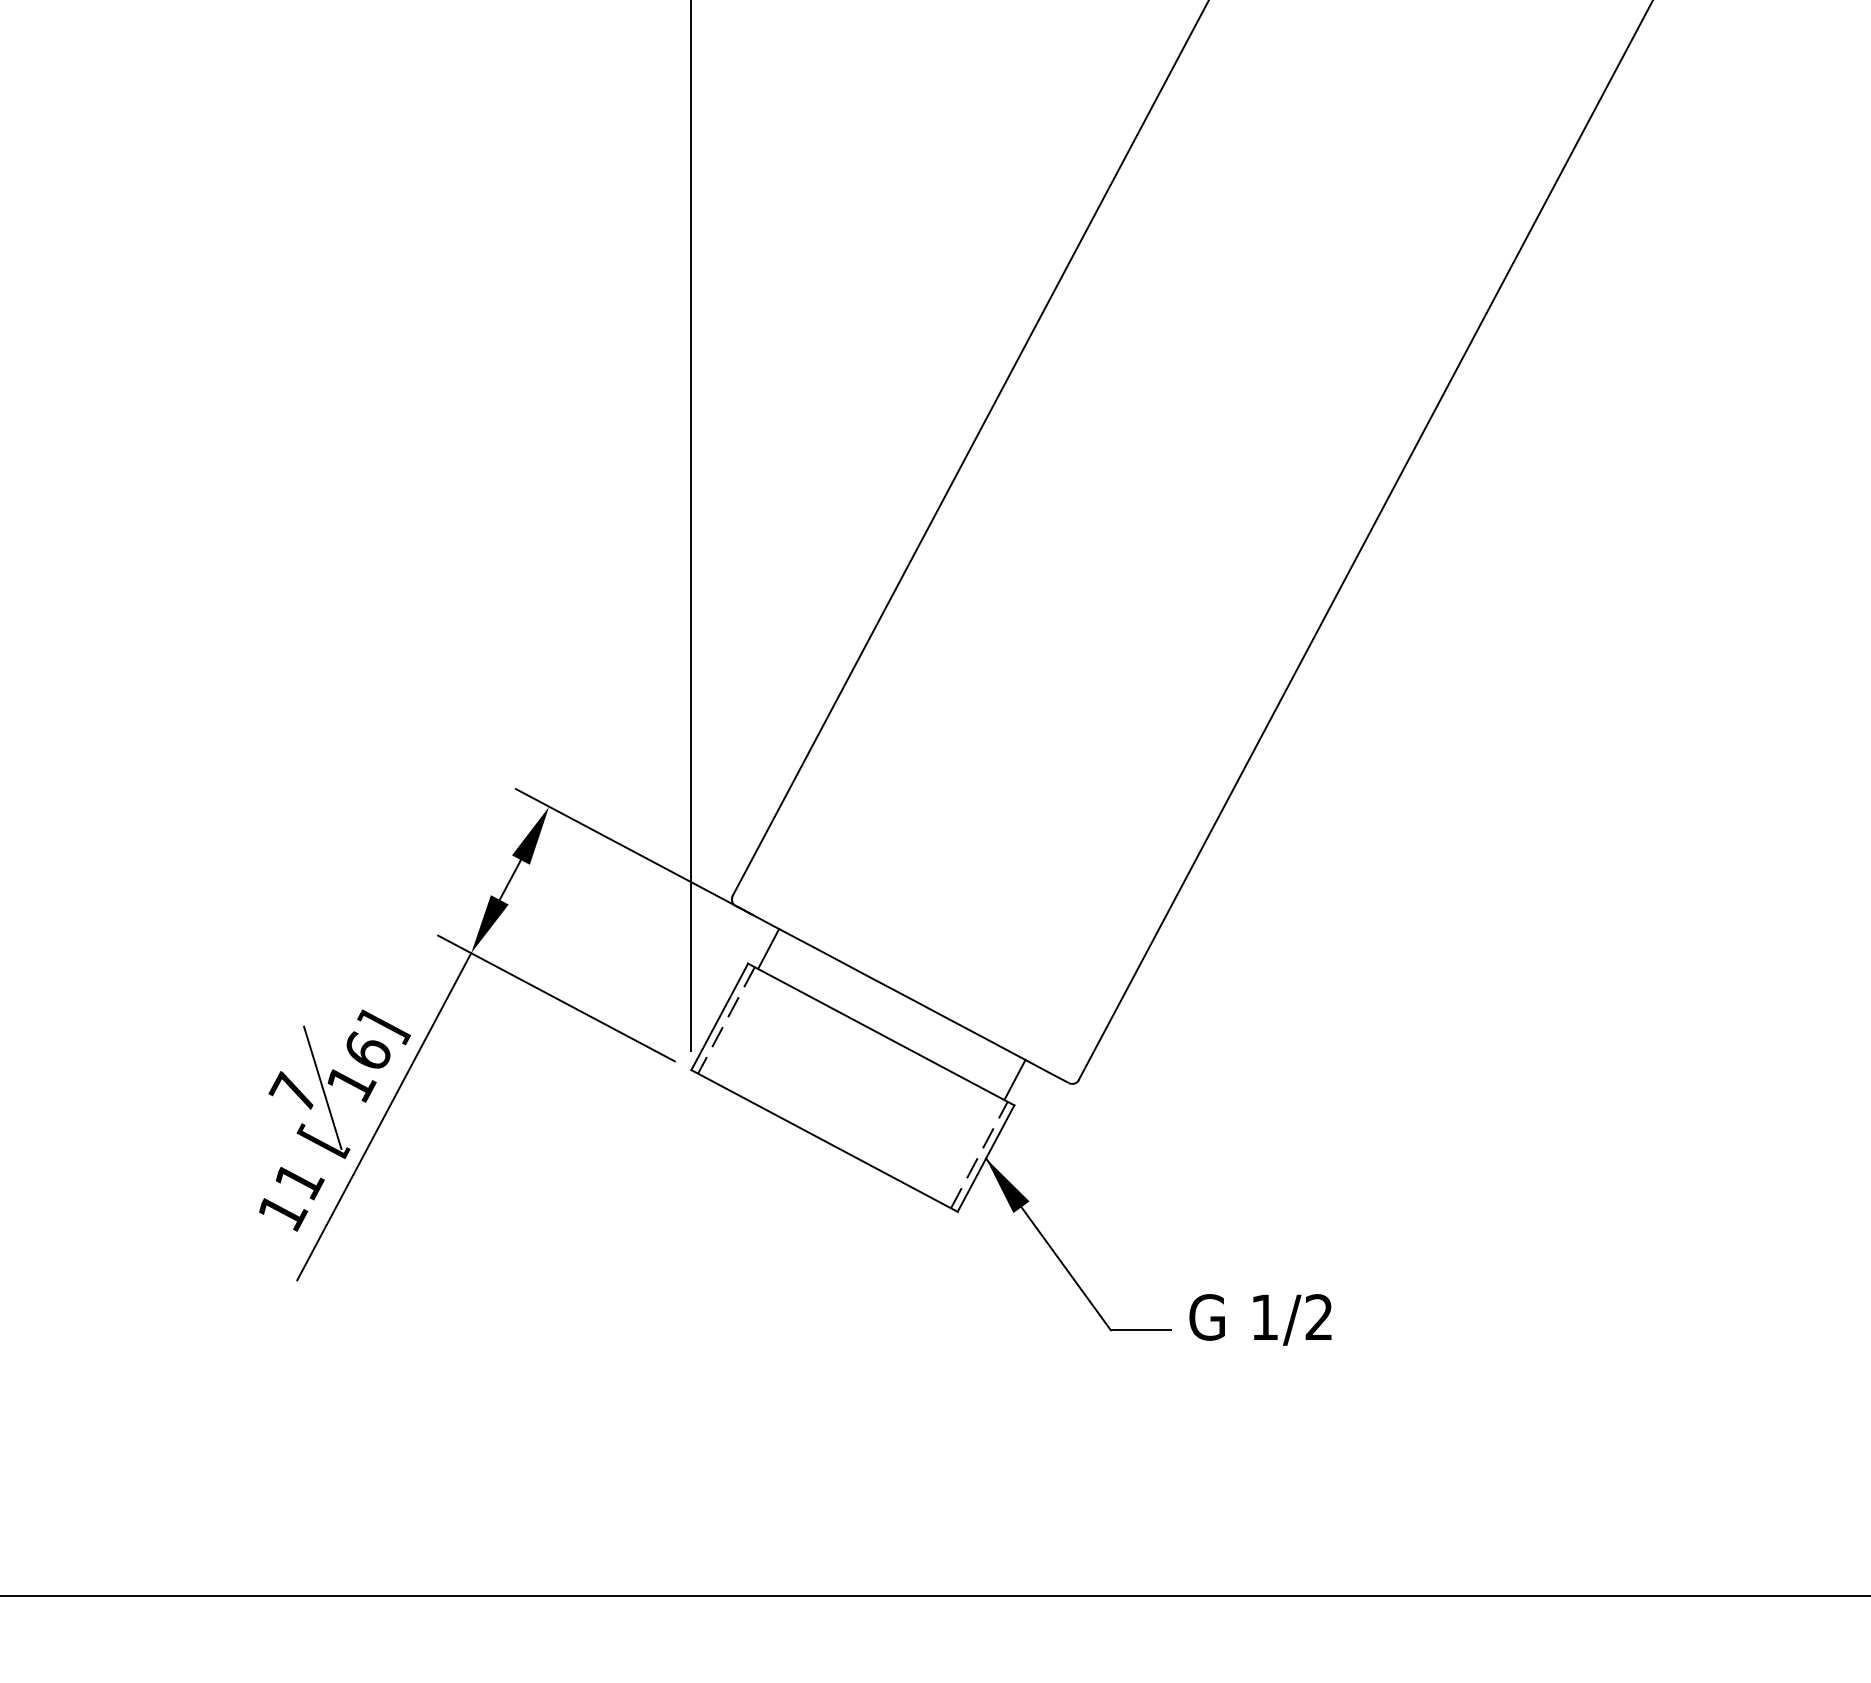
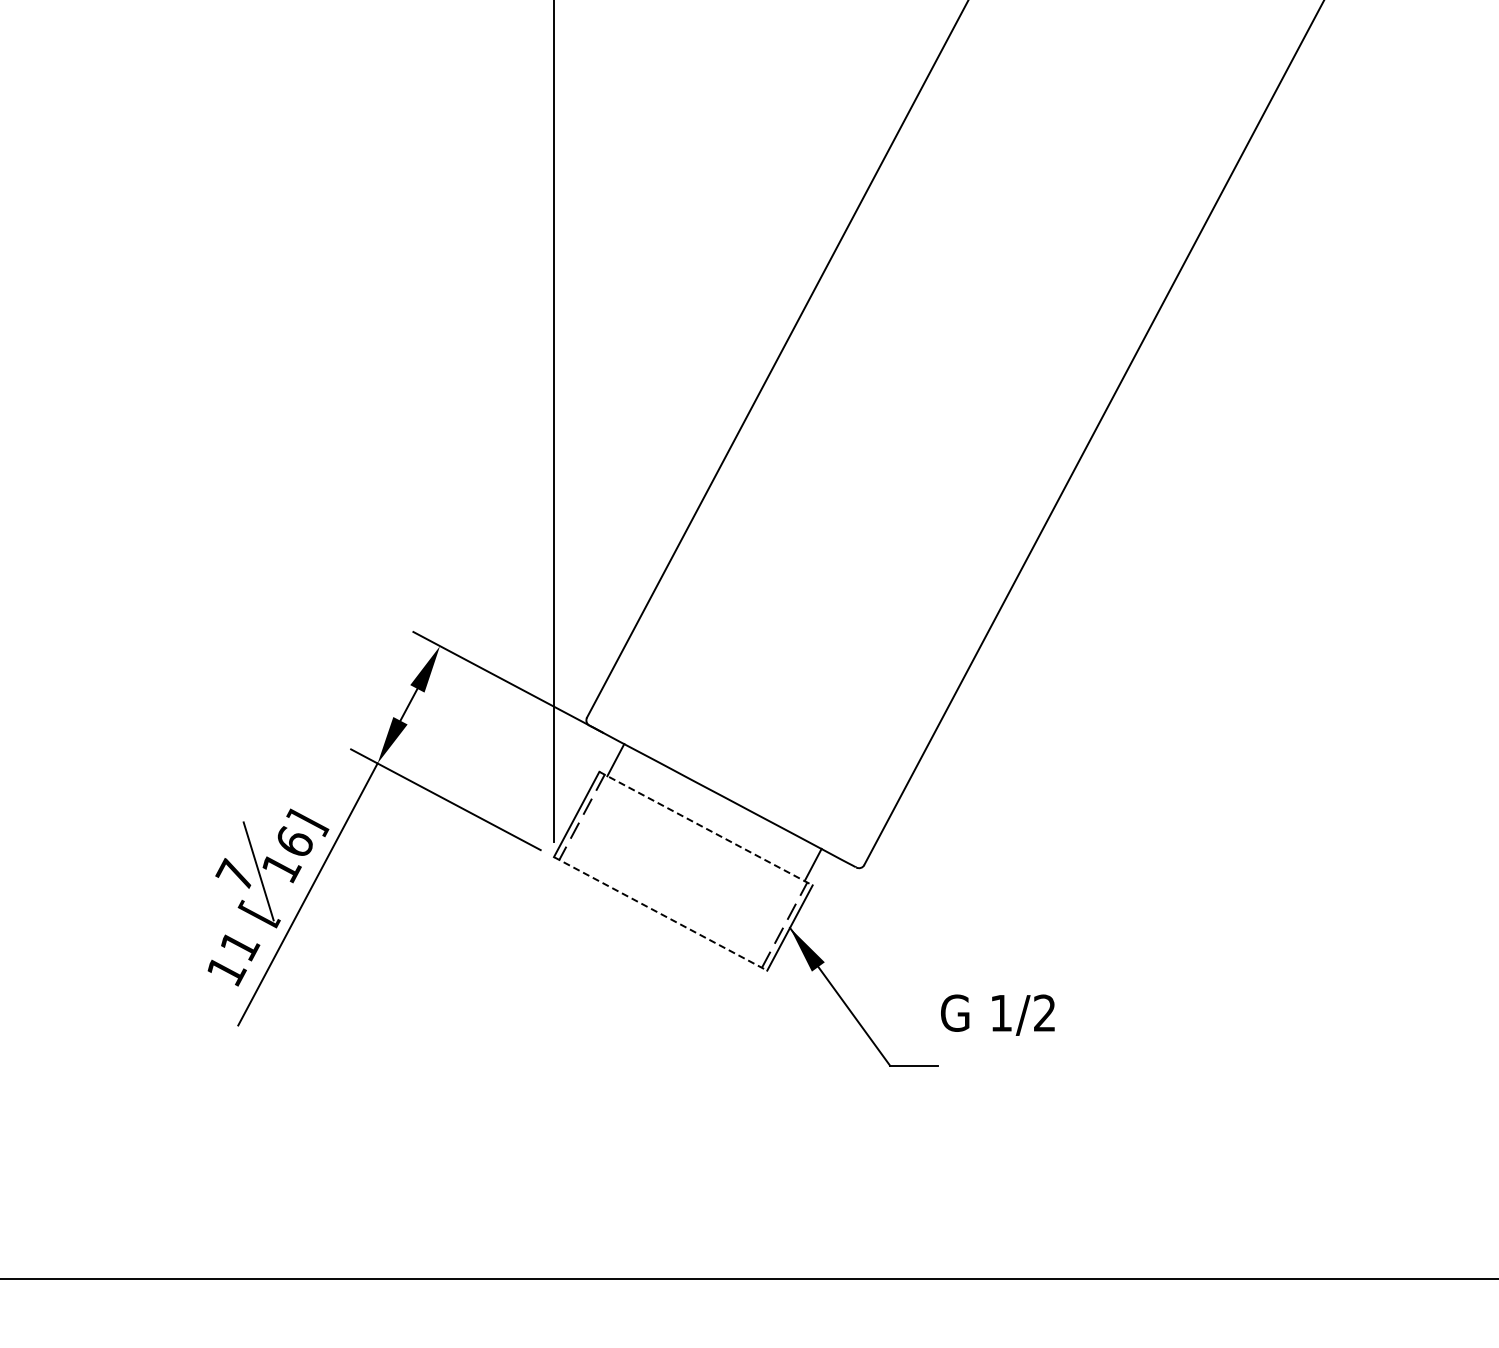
line: (881, 1034) -> (706, 828), solid -> dashed
line: (824, 1140) -> (660, 913), solid -> dashed
text: (1260, 1319) -> (997, 1014), moved

